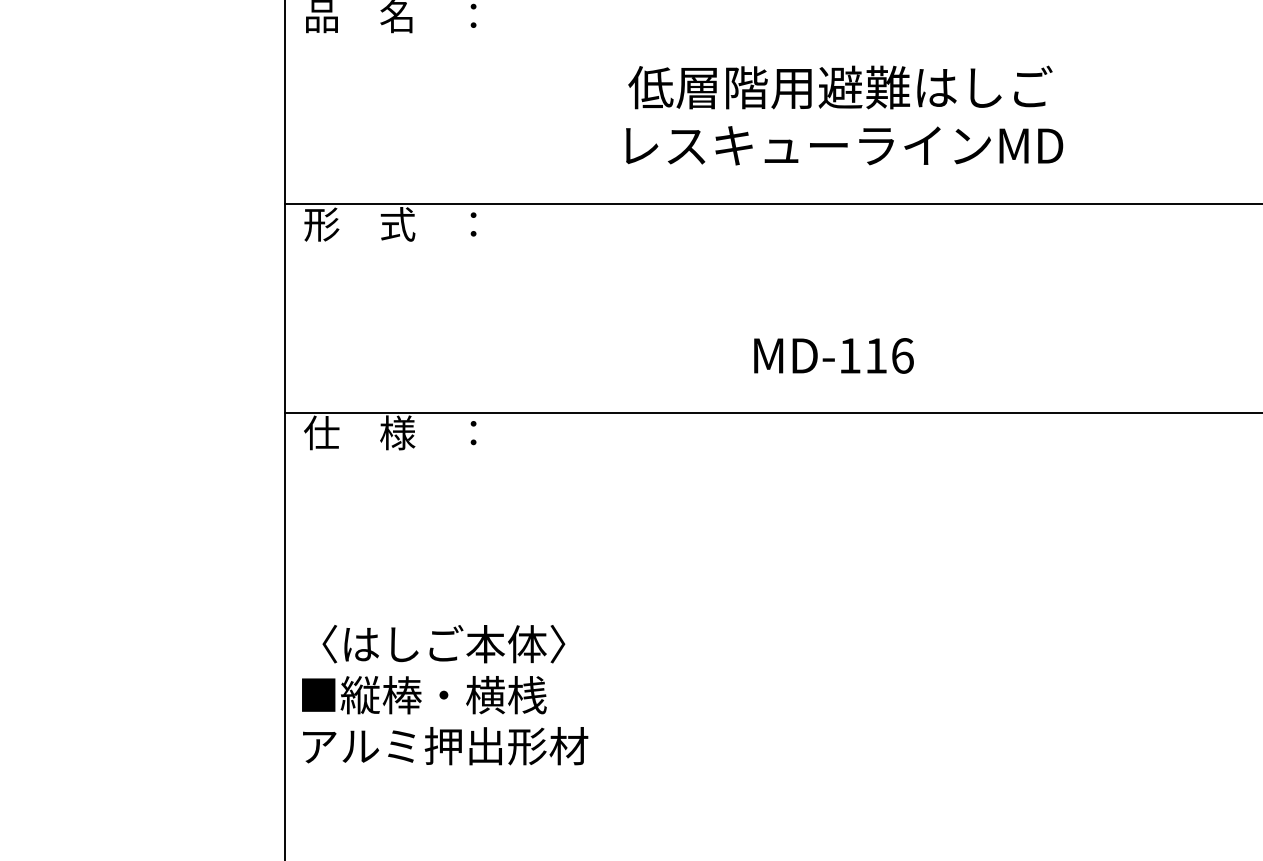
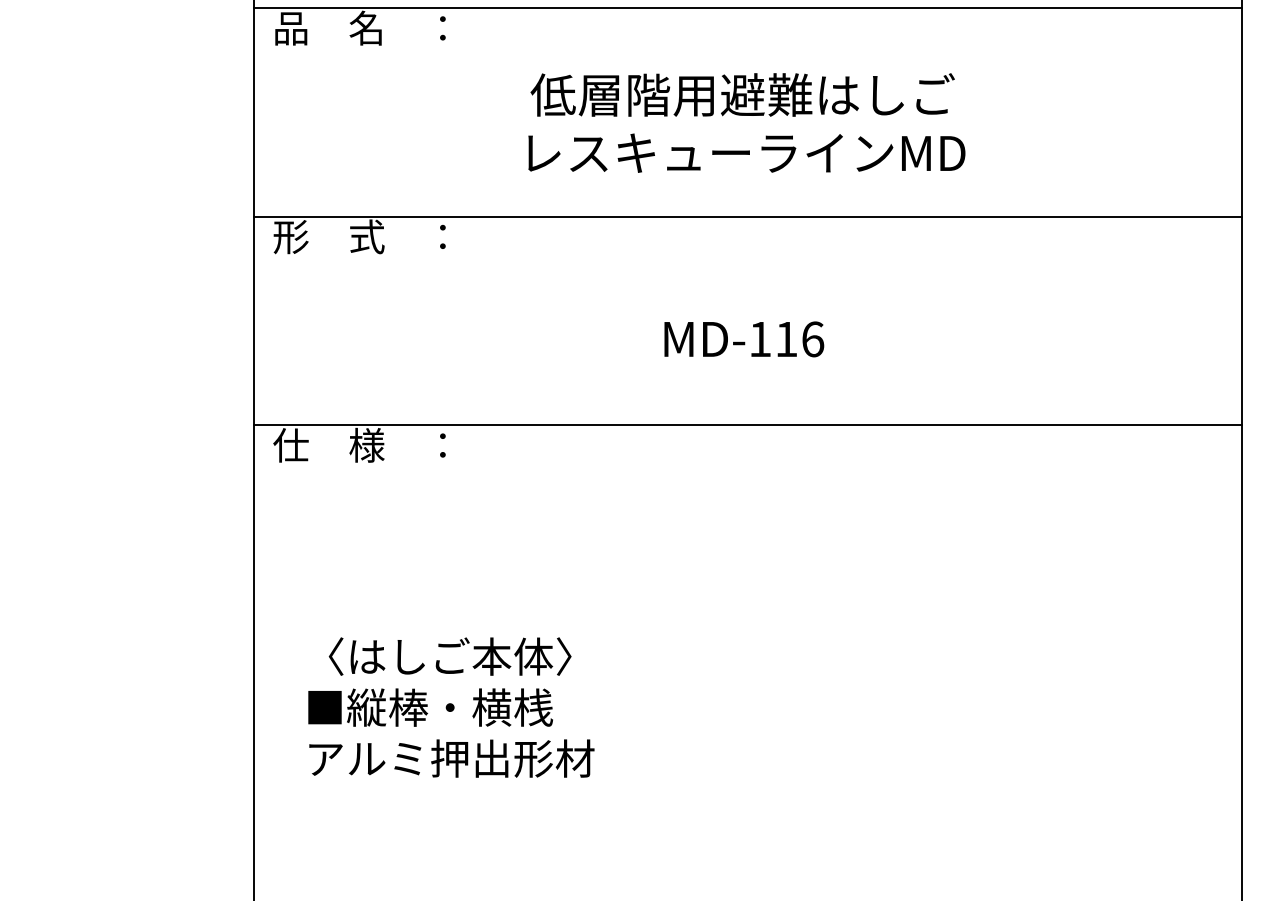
text: (844, 115) -> (746, 122), moved
text: (834, 356) -> (744, 339), moved
text: (445, 695) -> (451, 707), moved

